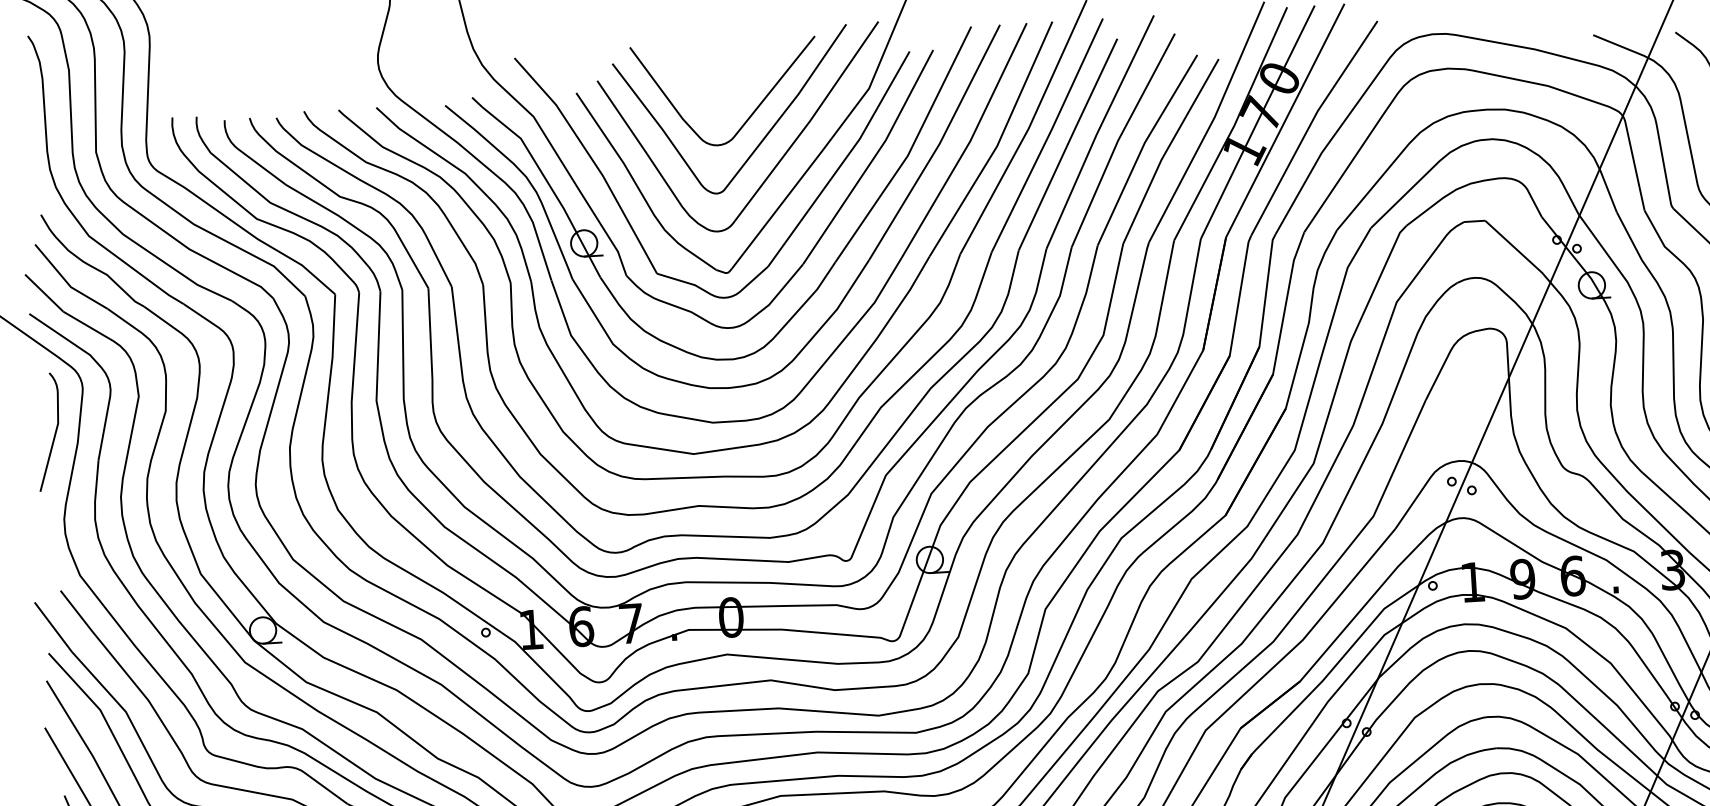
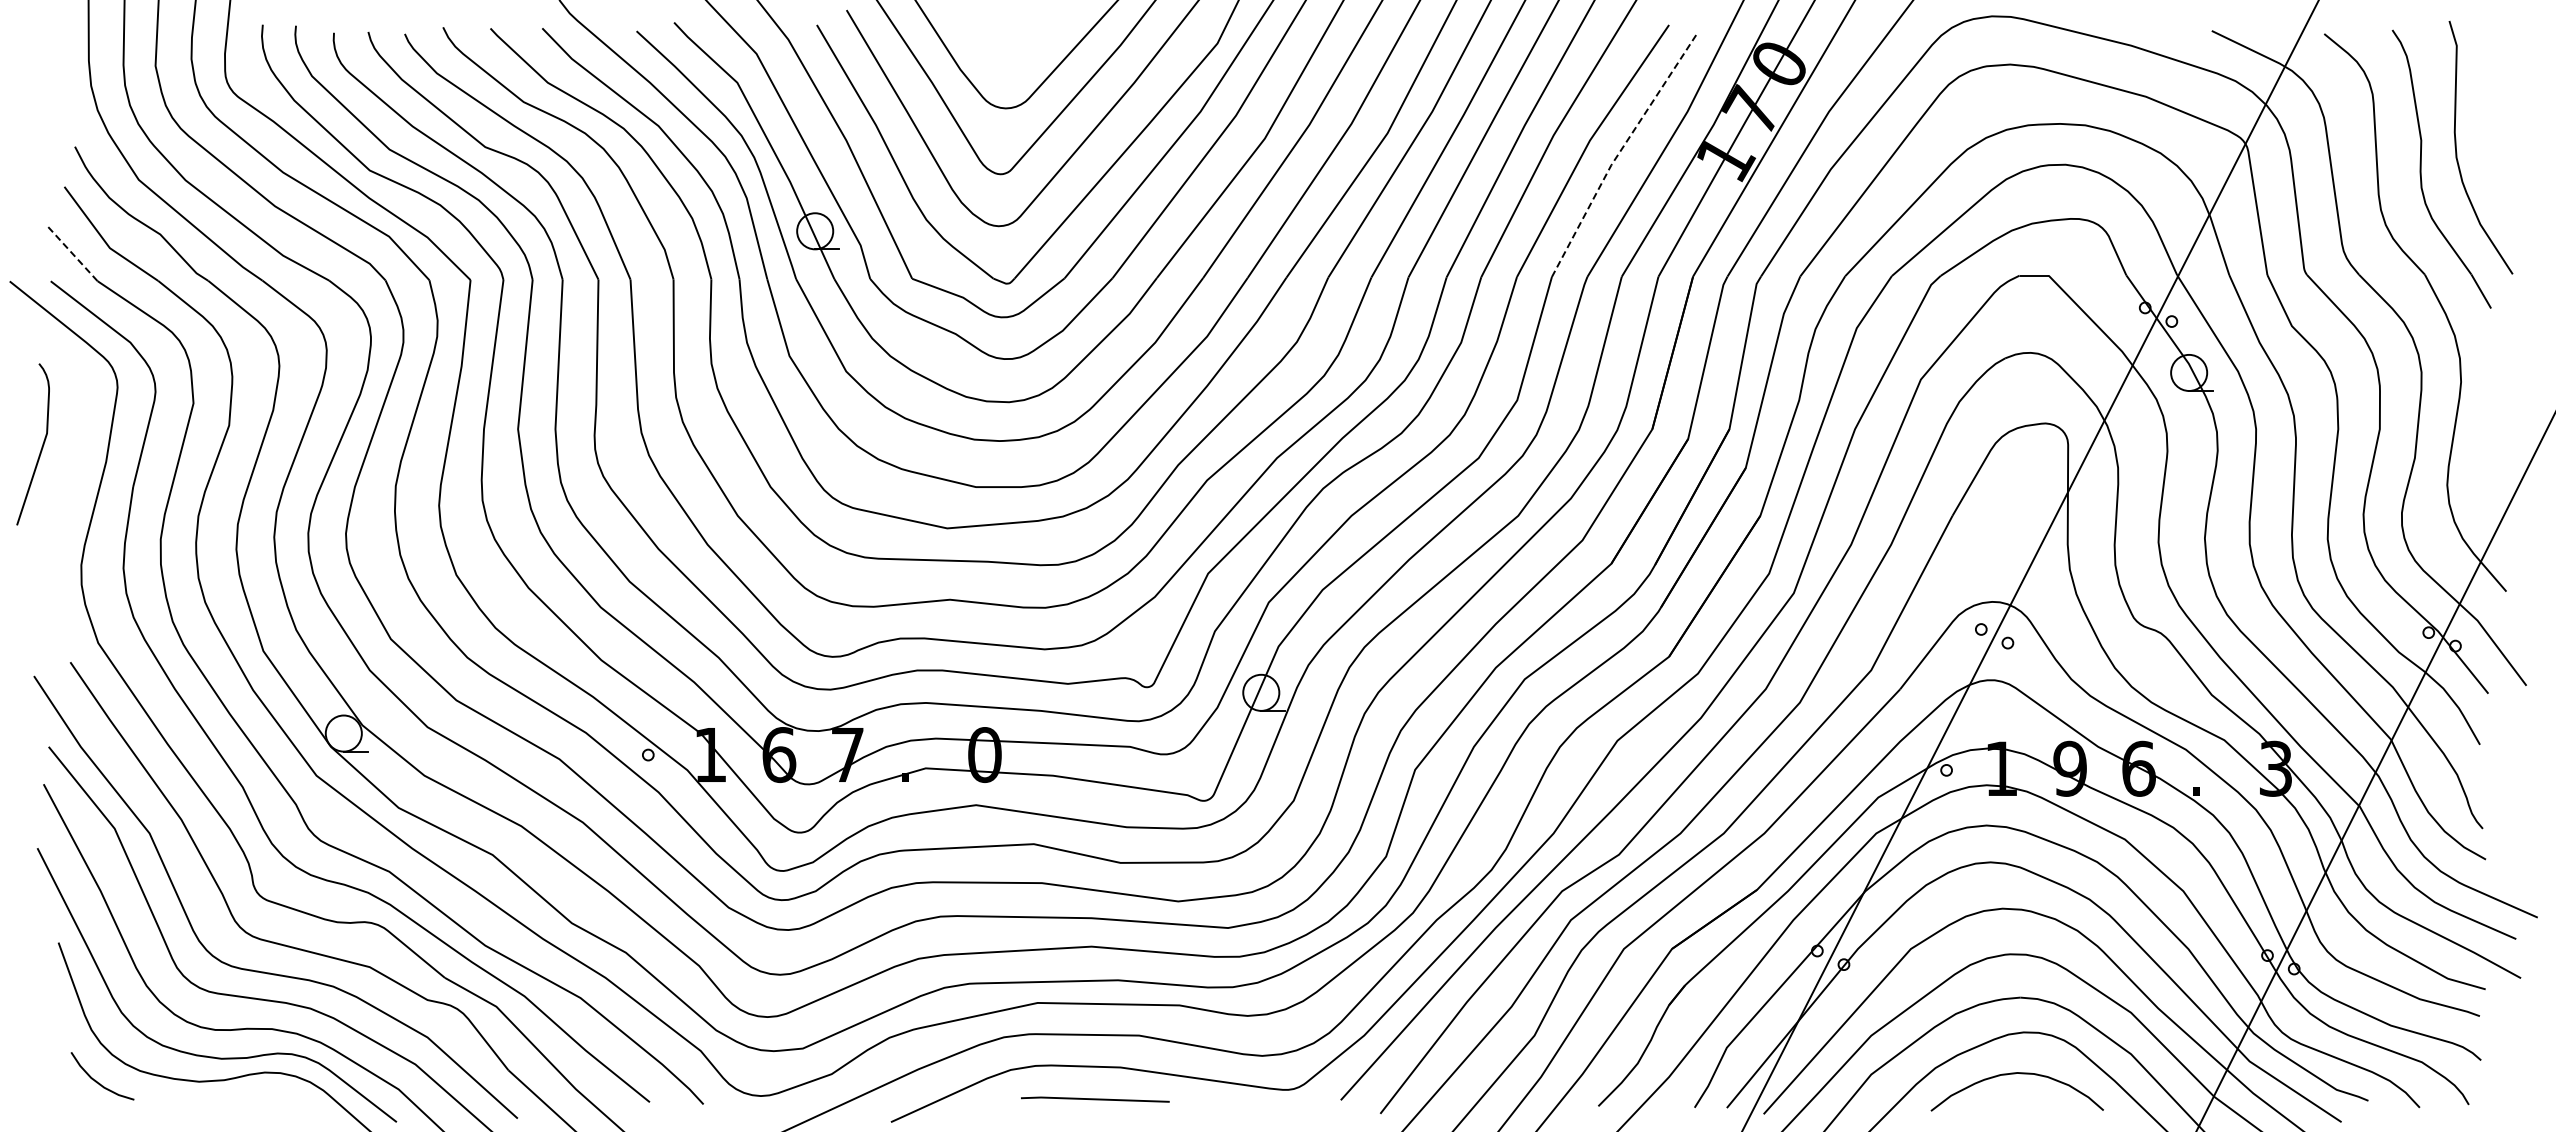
line: (1167, 149) -> (1620, 151), solid -> dashed
line: (43, 293) -> (72, 254), solid -> dashed
curve: (54, 433) -> (41, 446), moved

